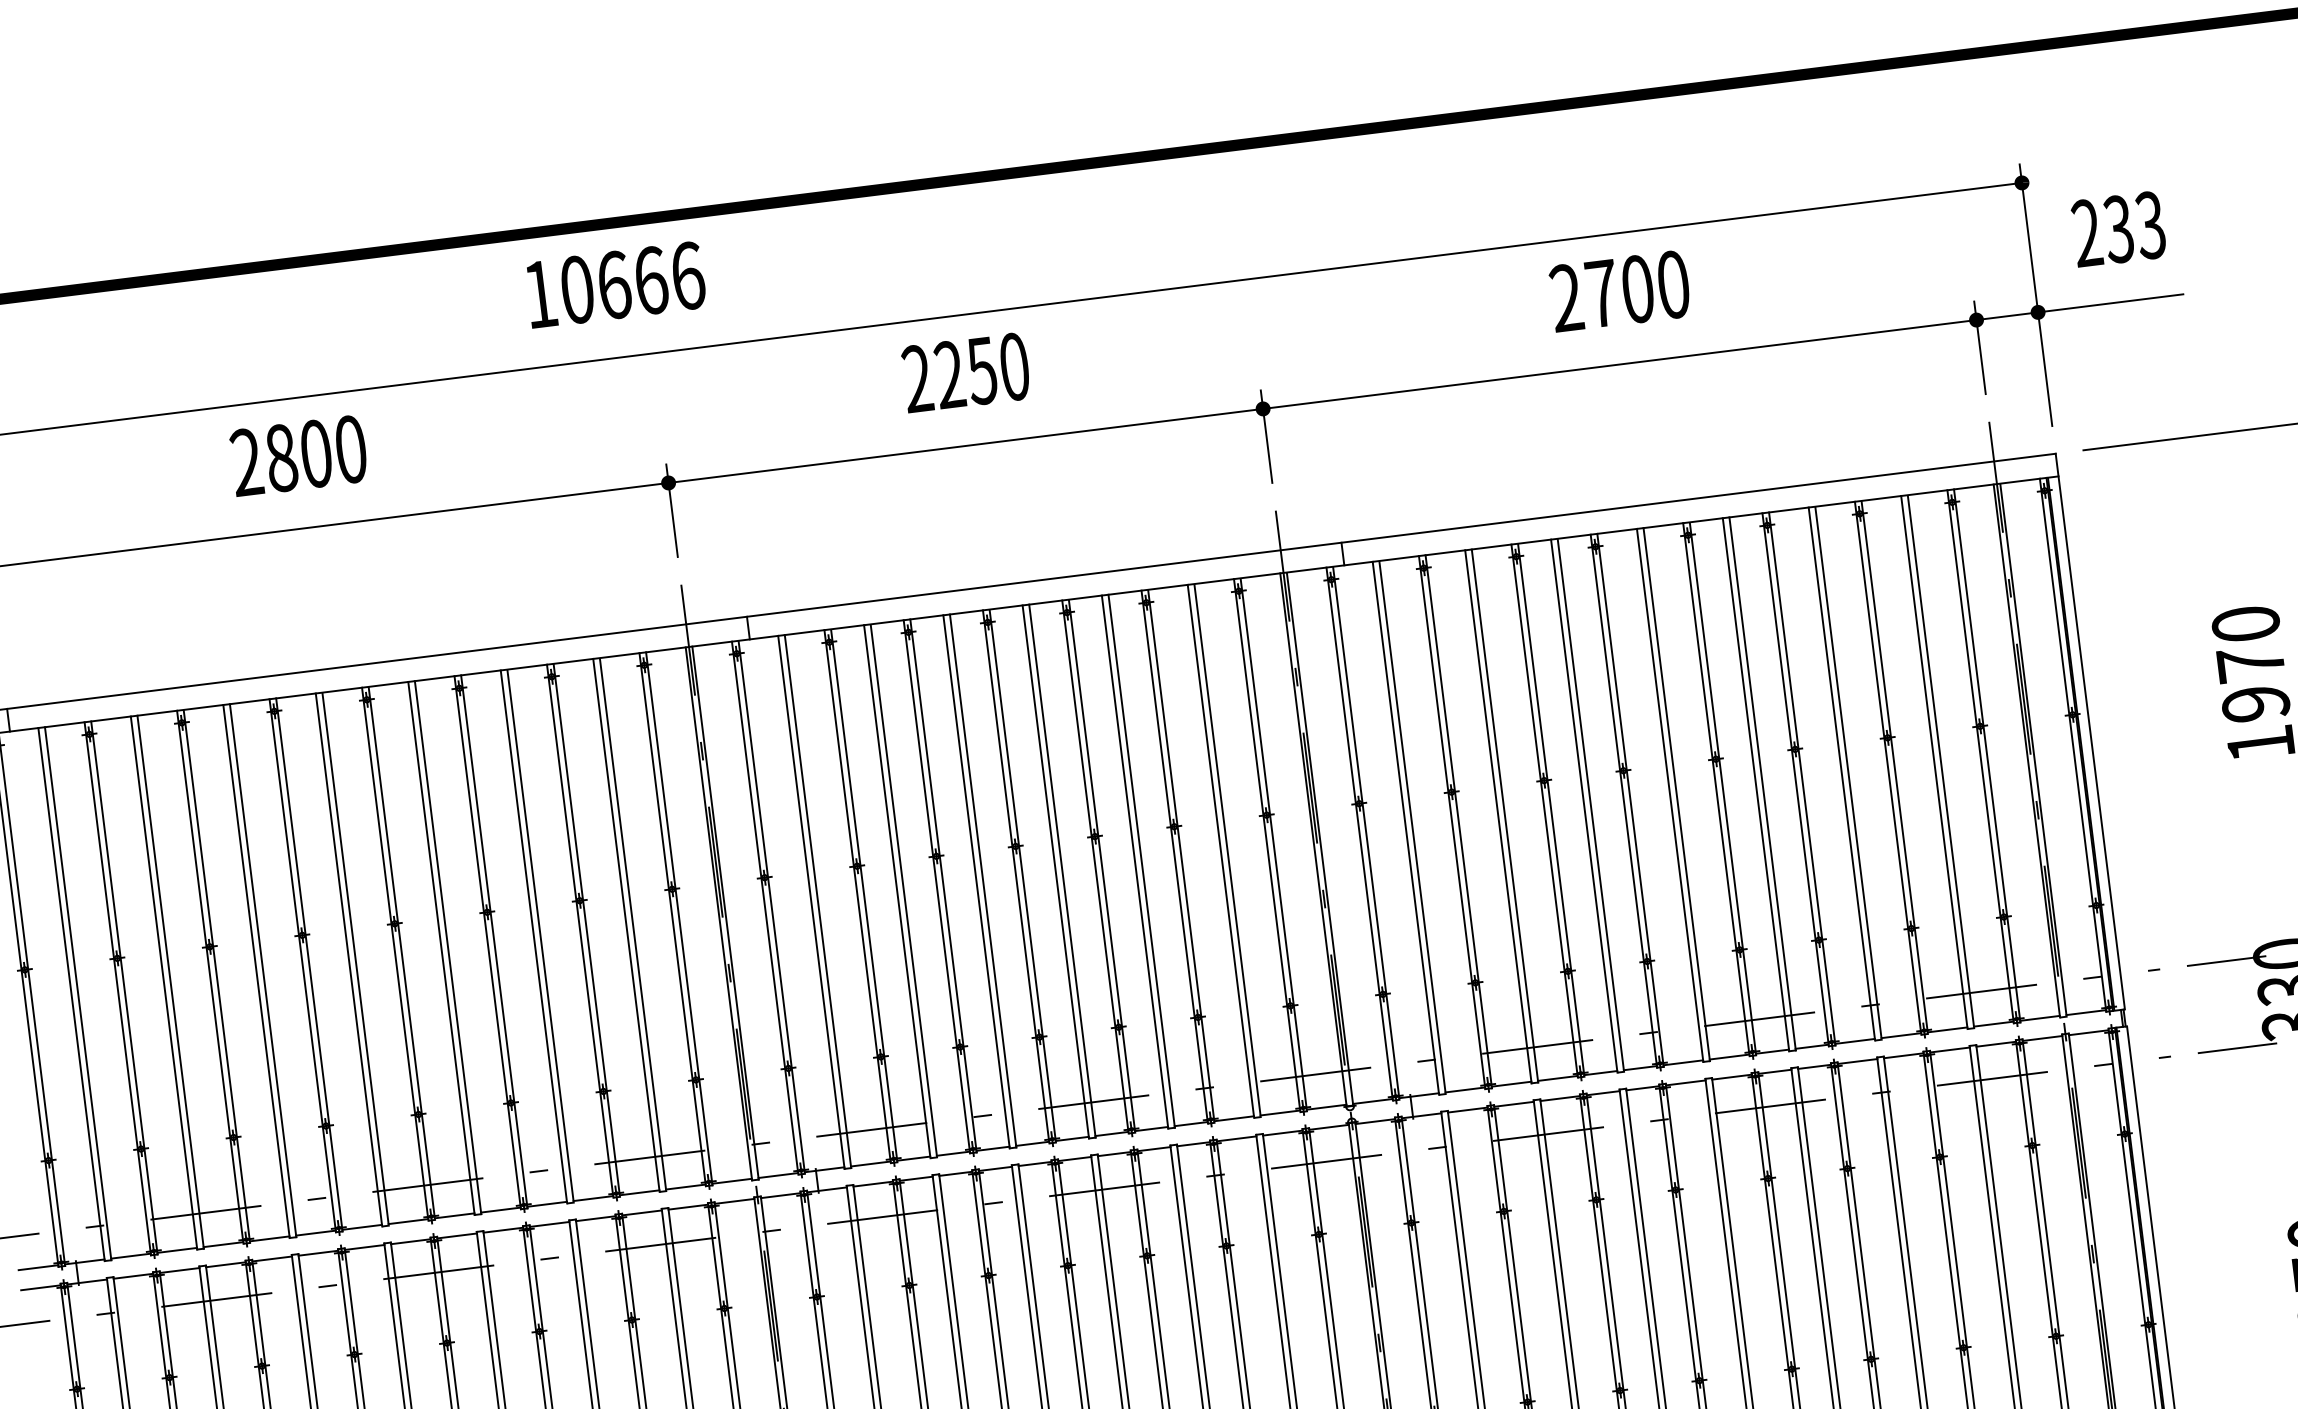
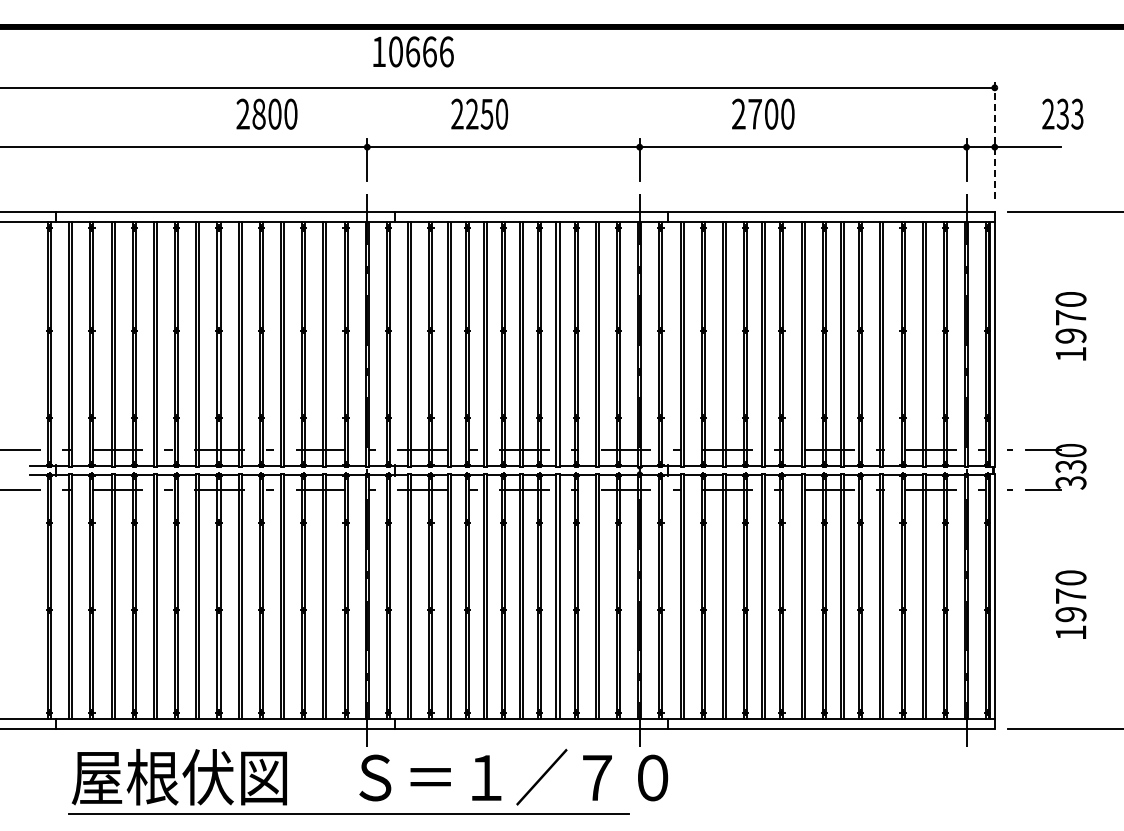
text: (2117, 227) -> (1062, 113), moved
text: (615, 284) -> (413, 51), moved
text: (1620, 289) -> (763, 113), moved
line: (2035, 295) -> (994, 139), solid -> dashed
text: (965, 371) -> (479, 113), moved
text: (297, 454) -> (266, 113), moved

